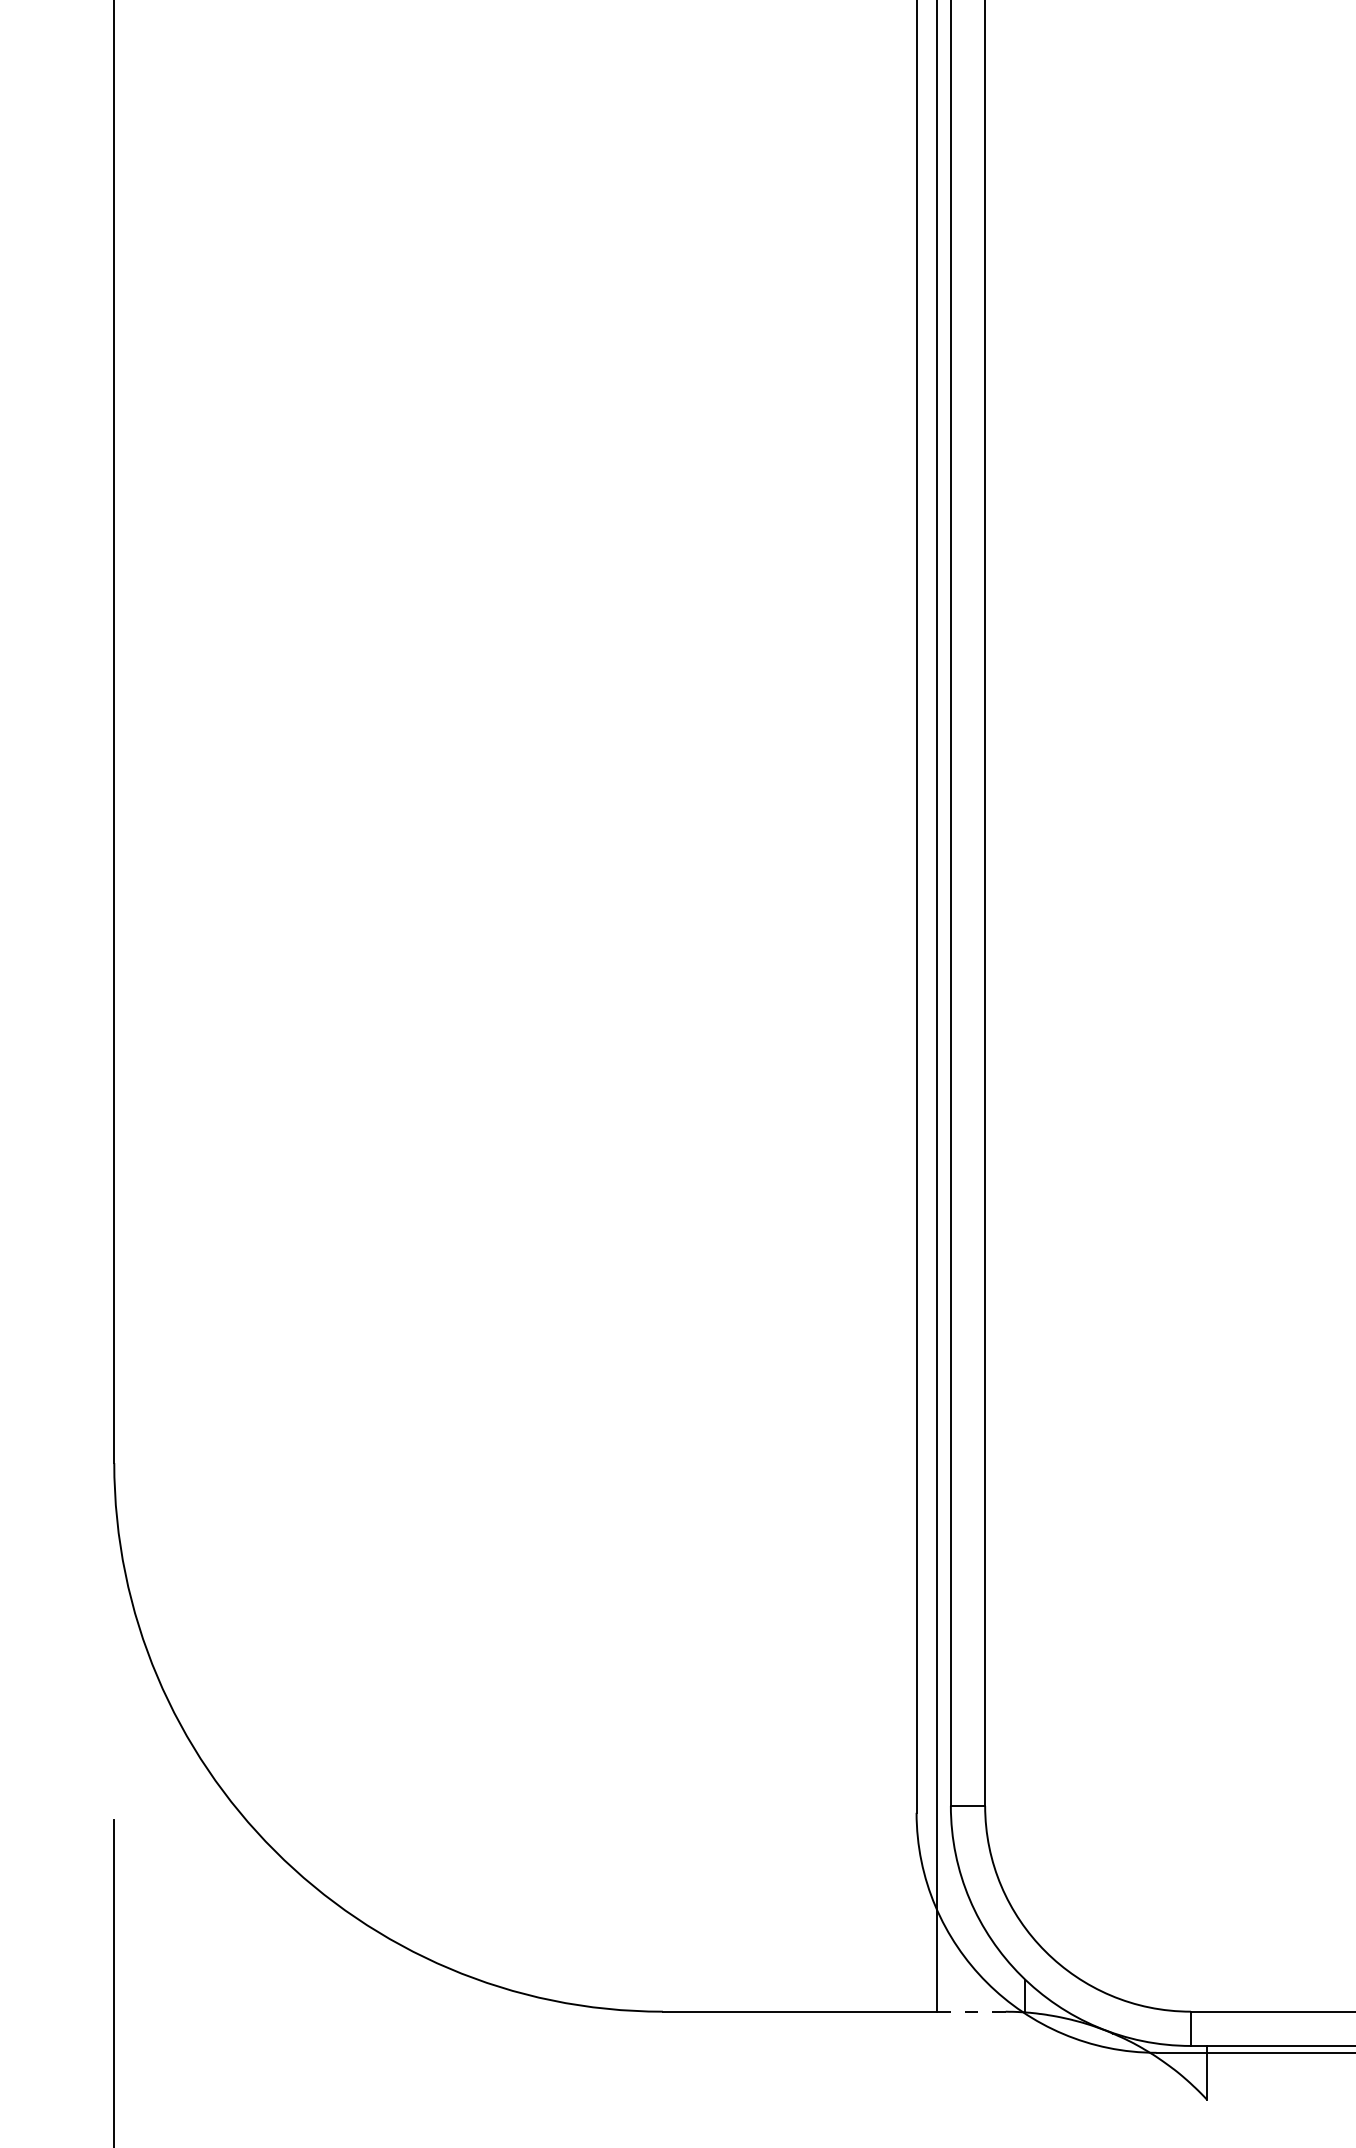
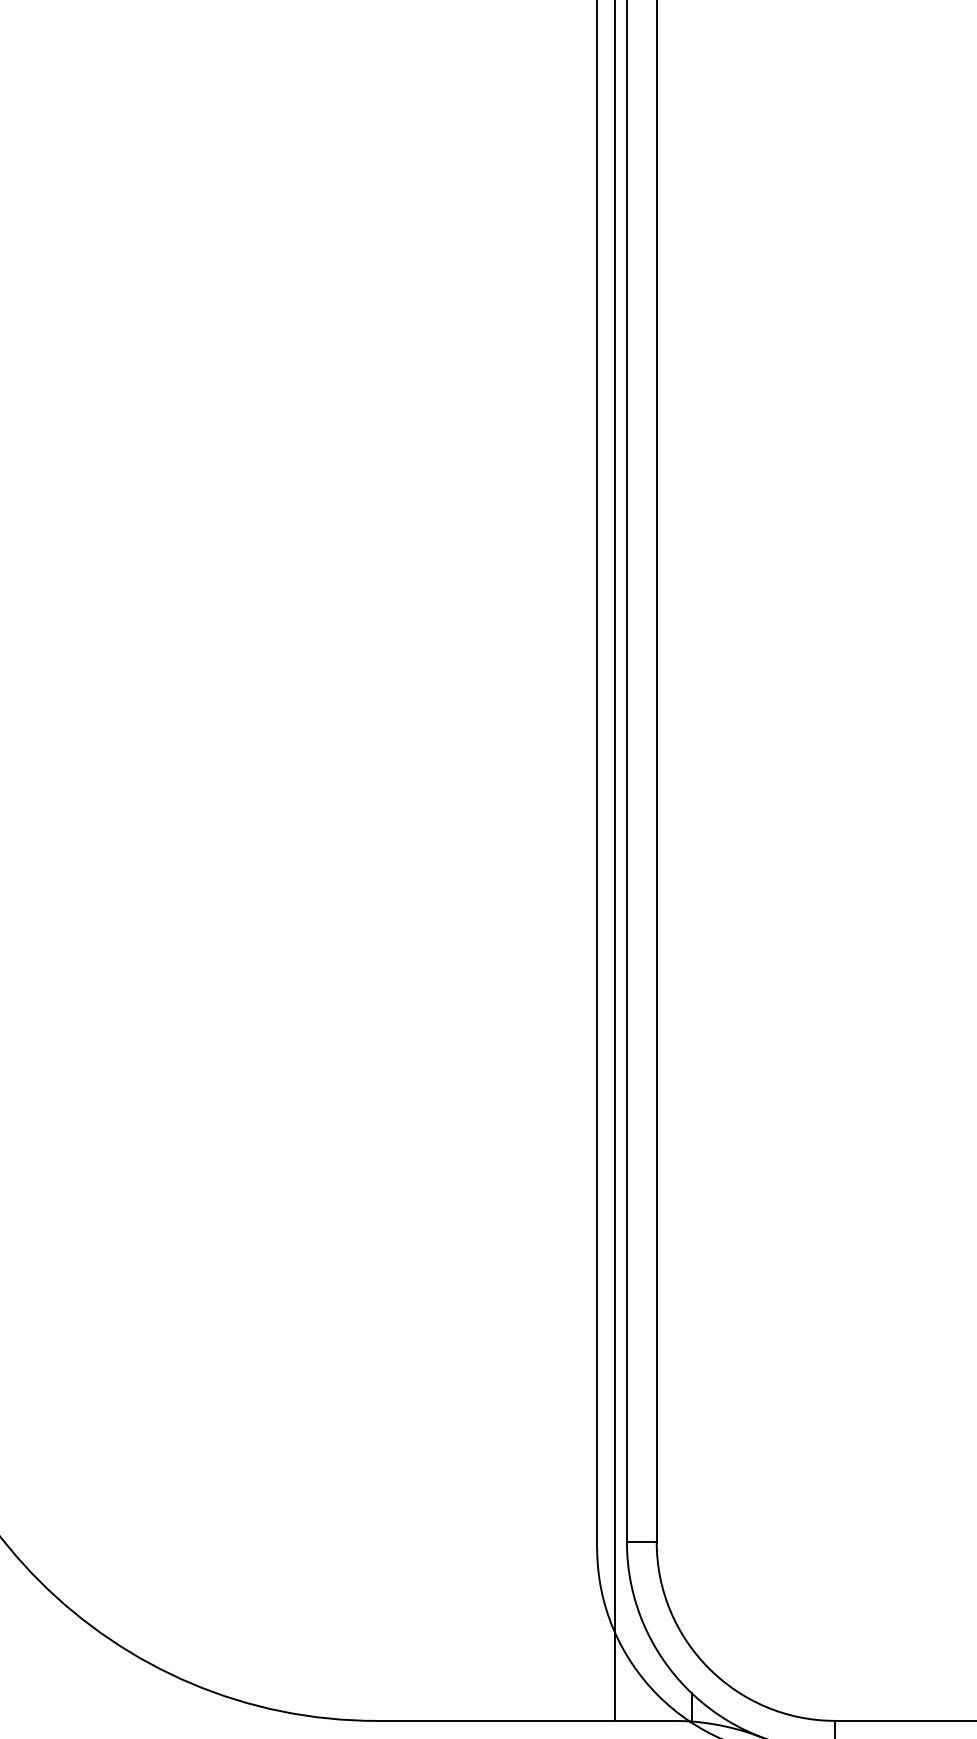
line: (971, 2011) -> (644, 1720), dashed -> solid

